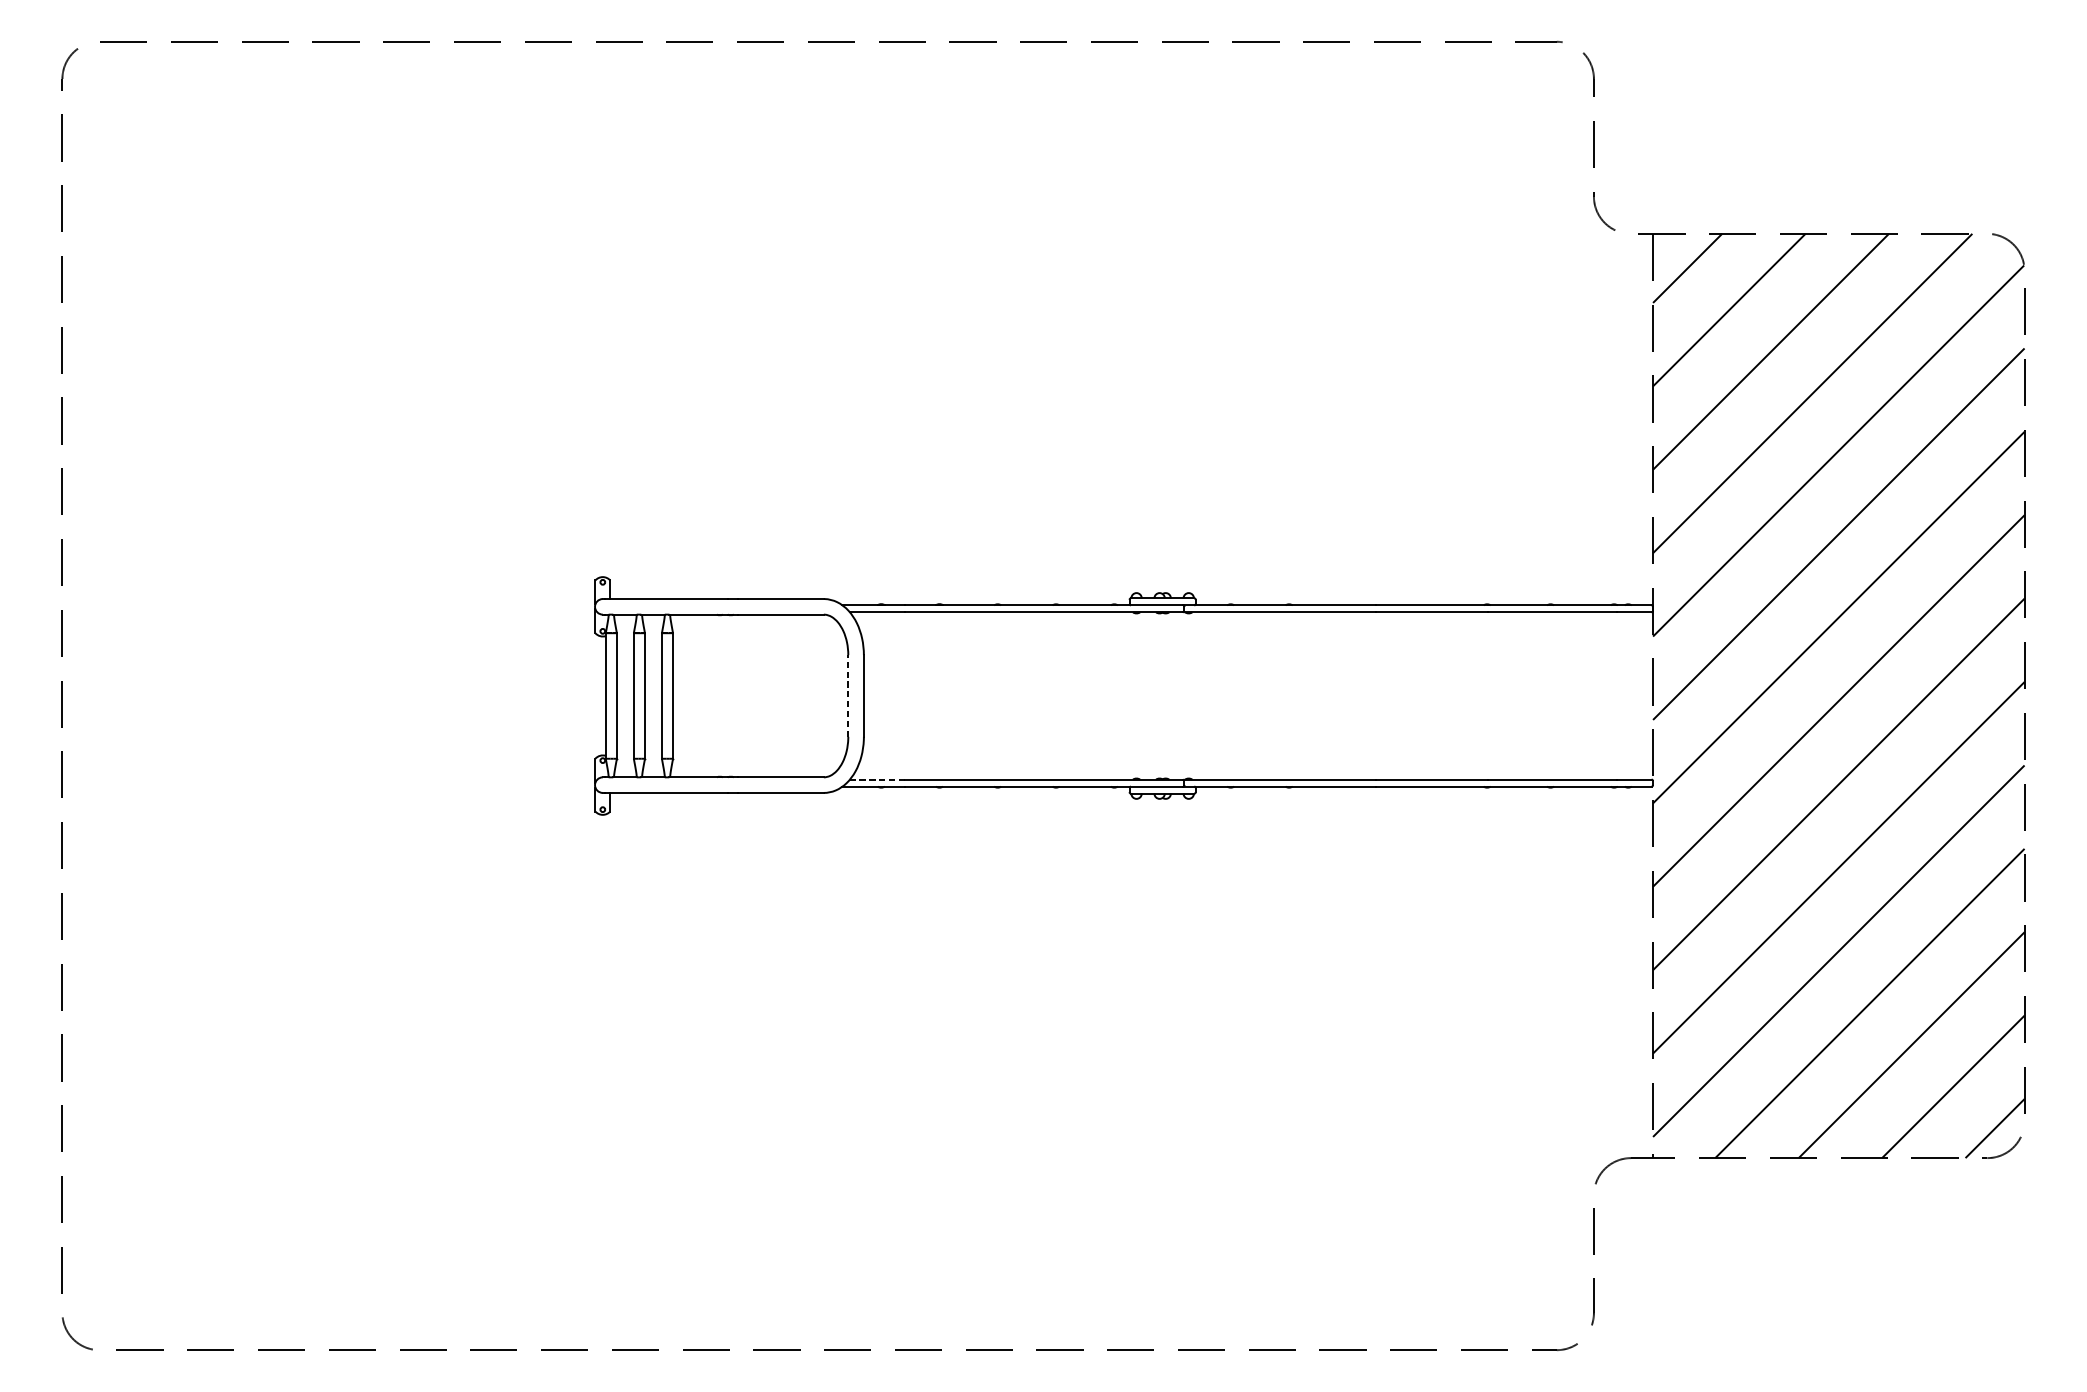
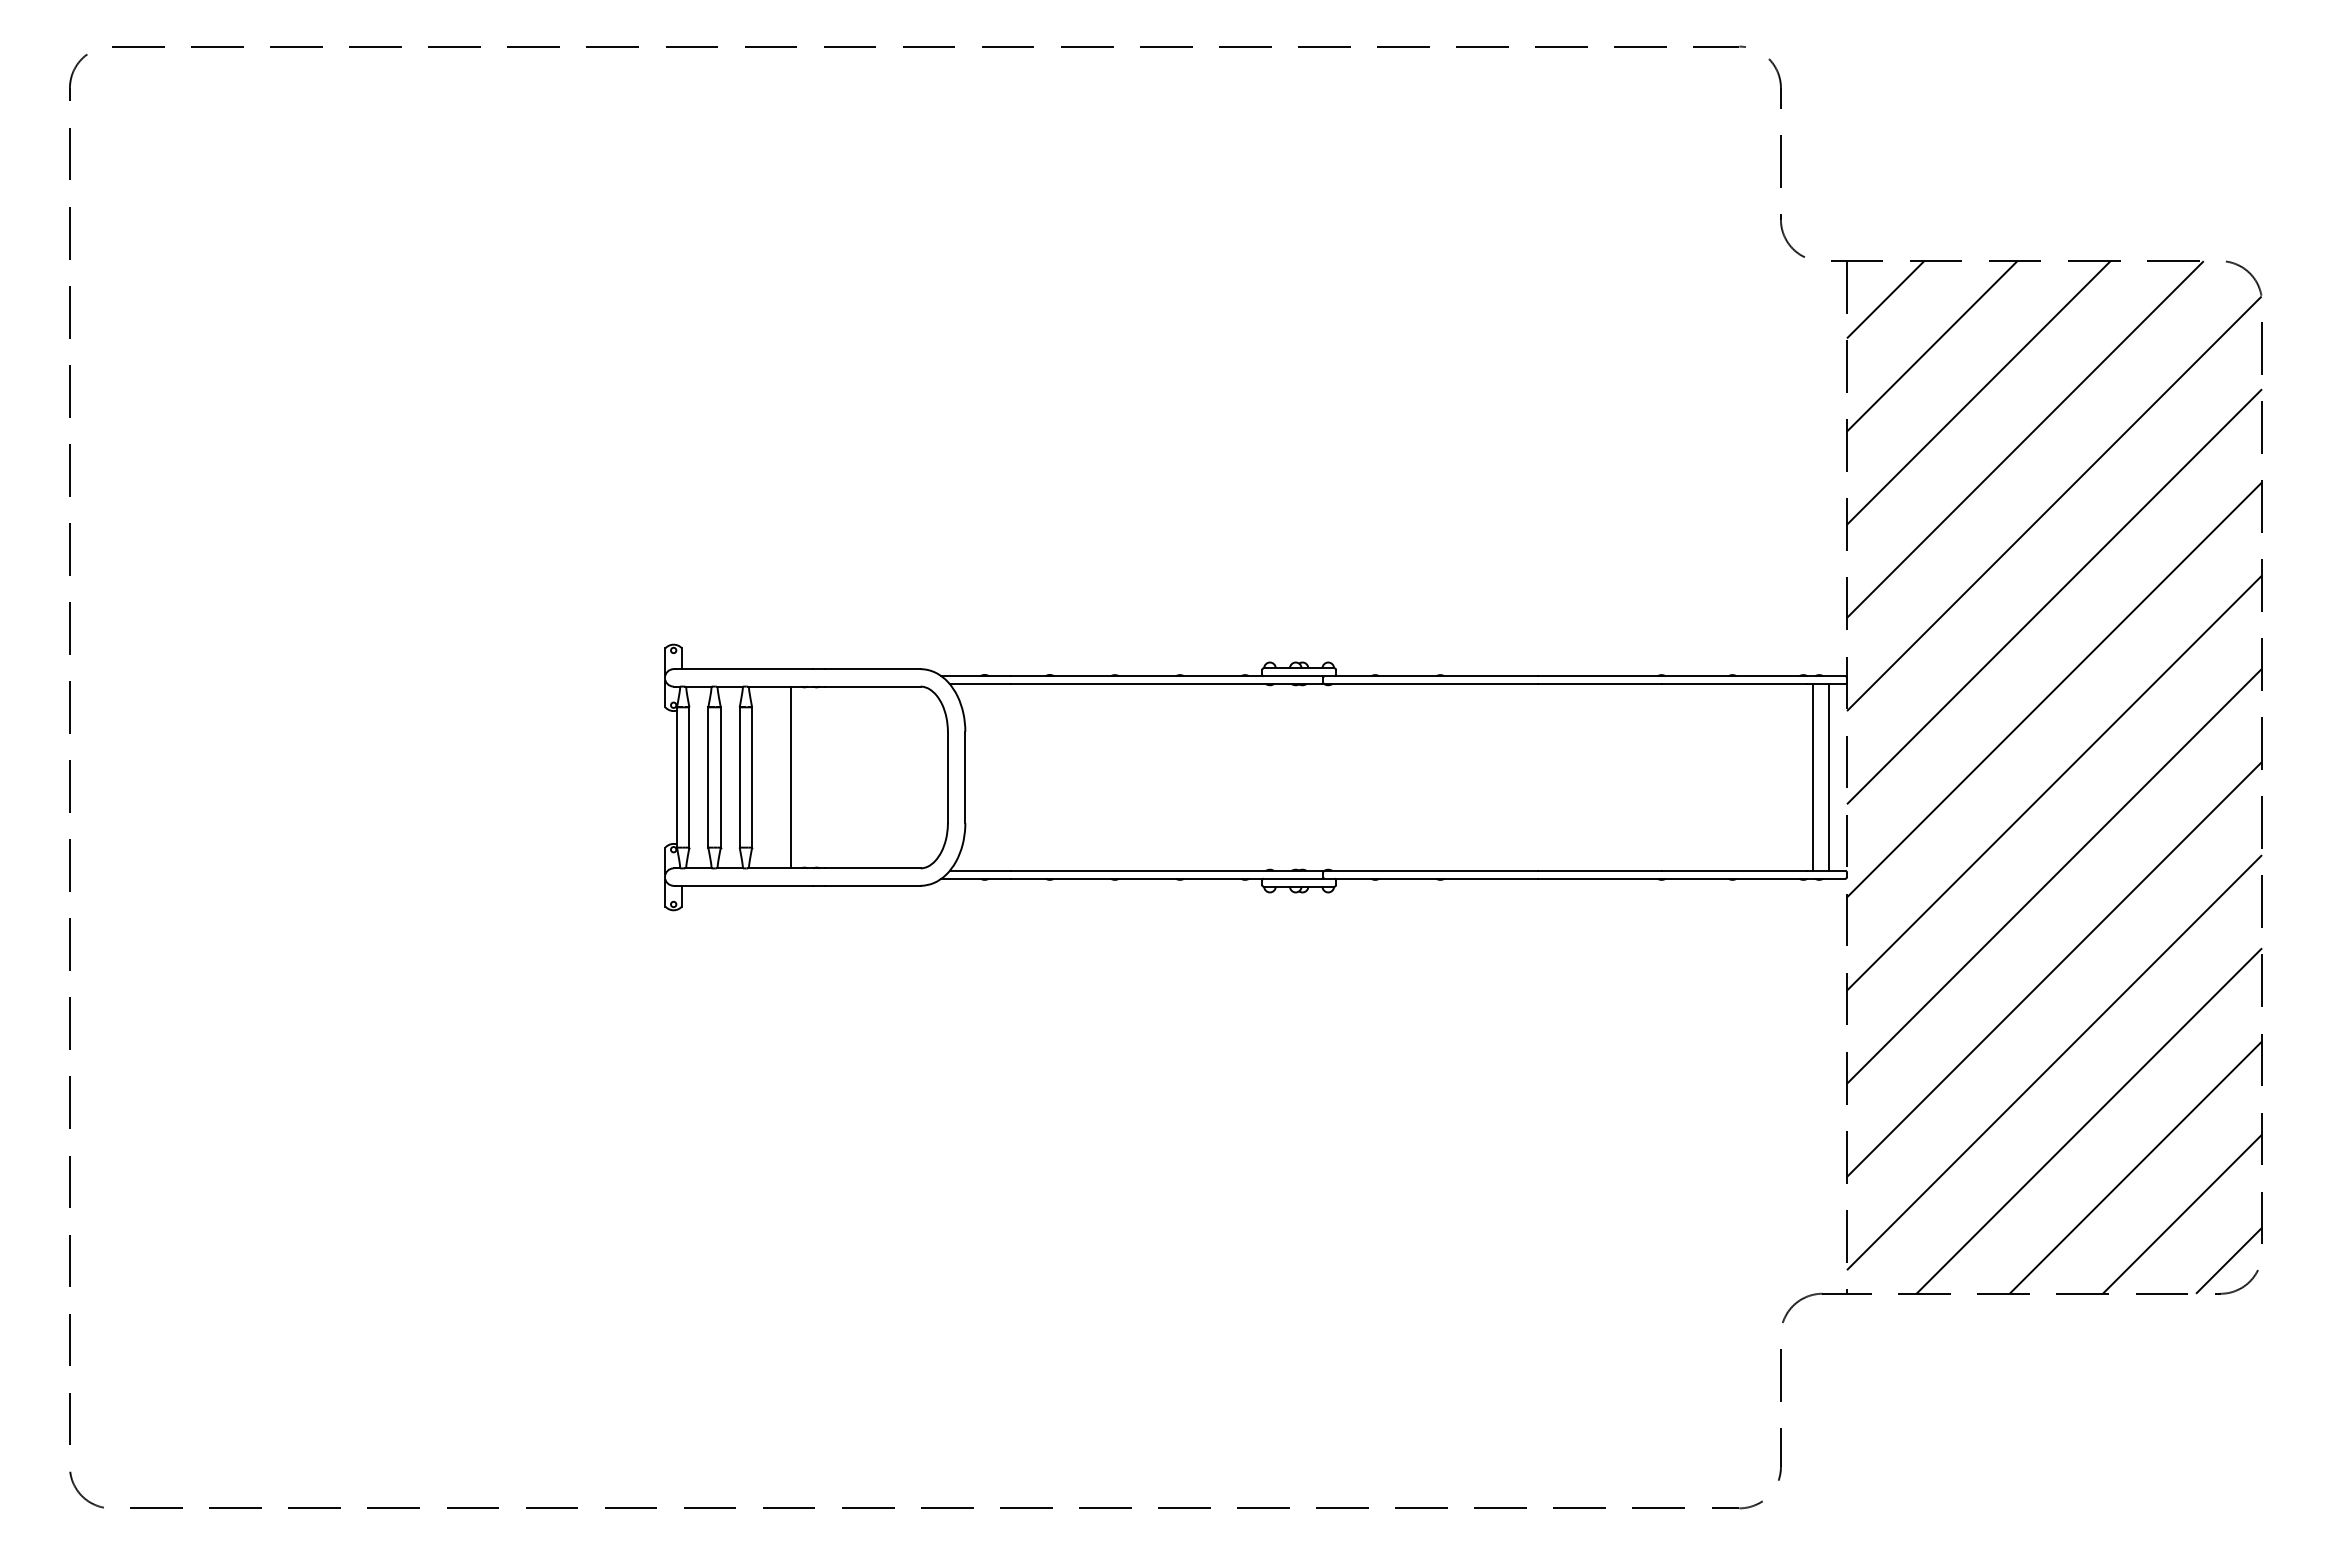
line: (707, 696) -> (790, 777), added
line: (847, 696) -> (947, 777), dashed -> solid
line: (1623, 696) -> (1813, 777), added
line: (1636, 696) -> (1828, 777), added
line: (877, 779) -> (980, 870), dashed -> solid

